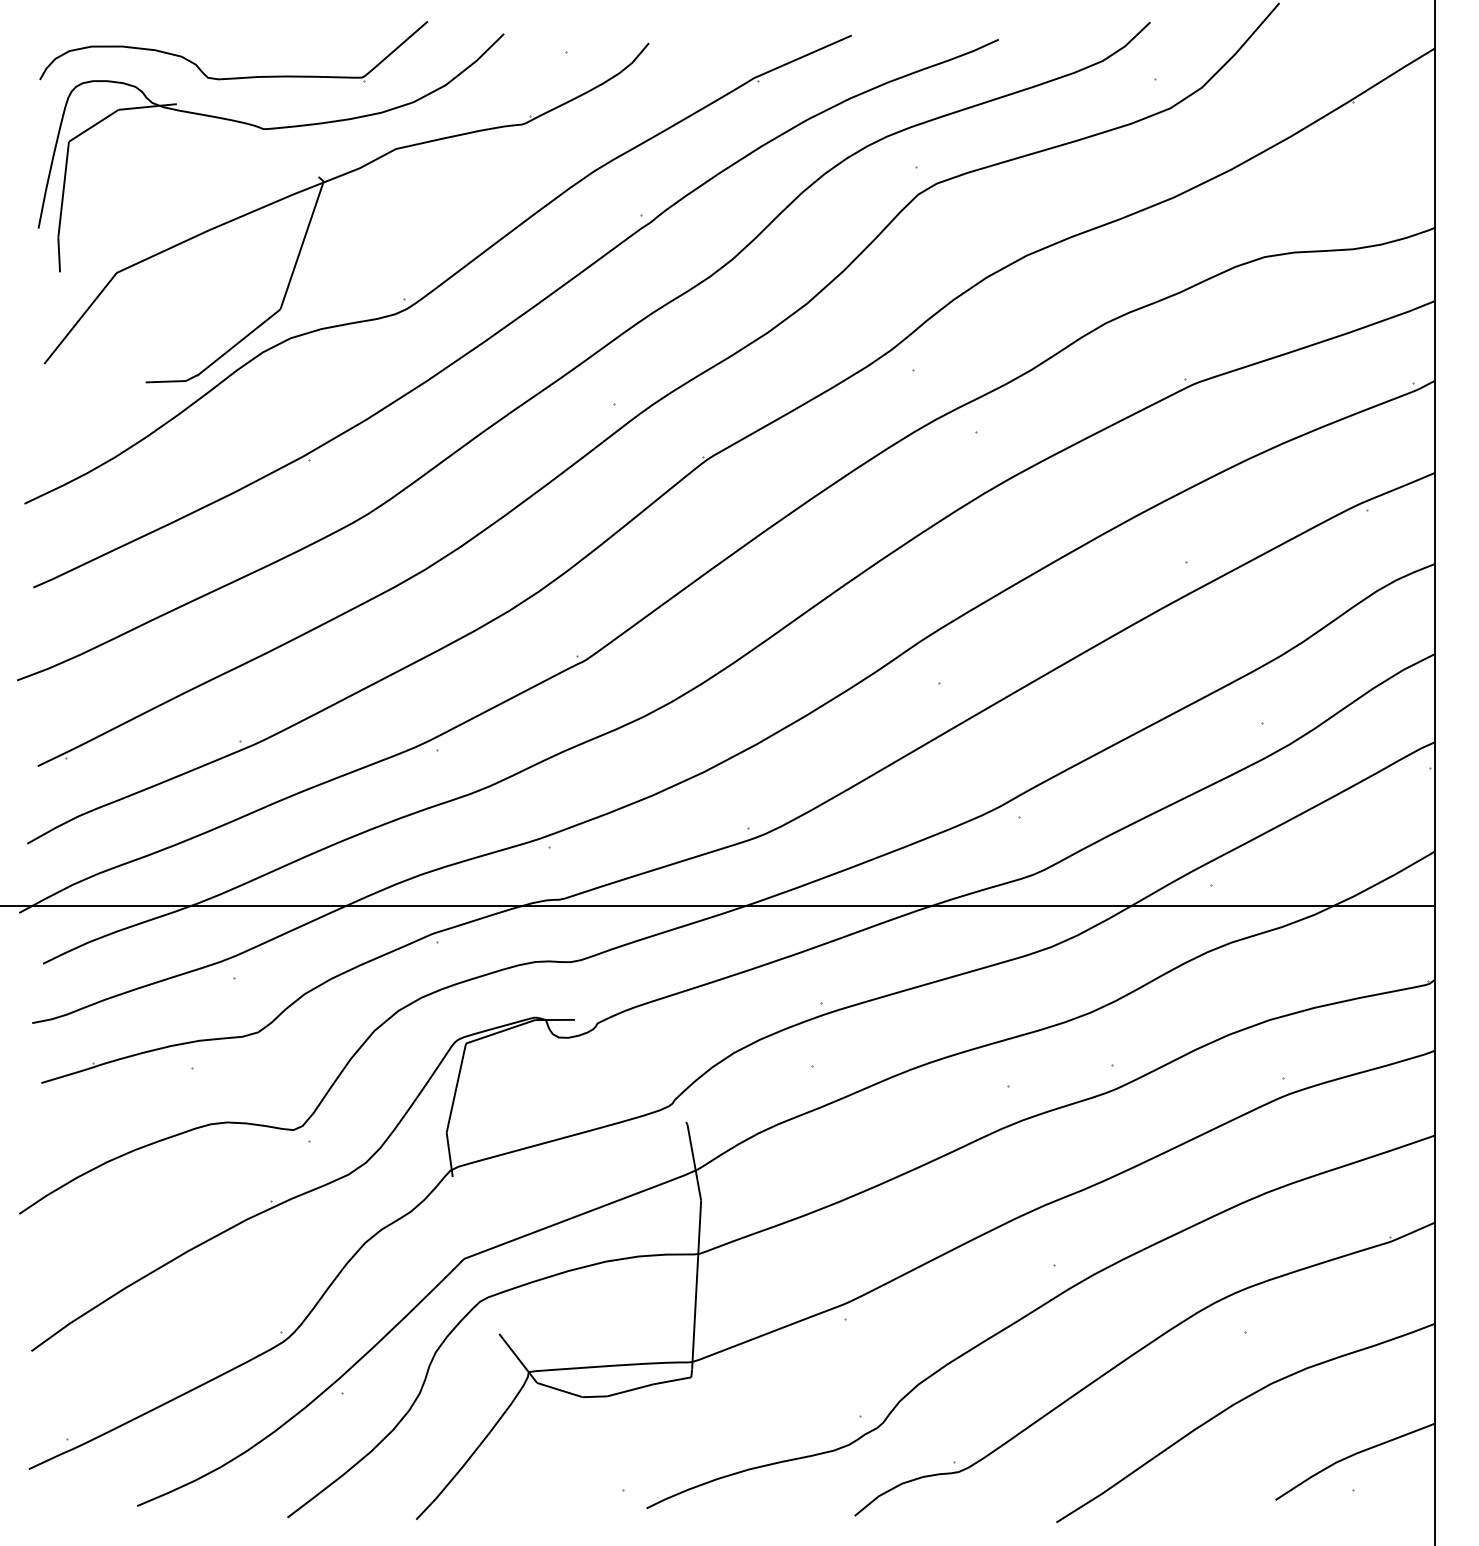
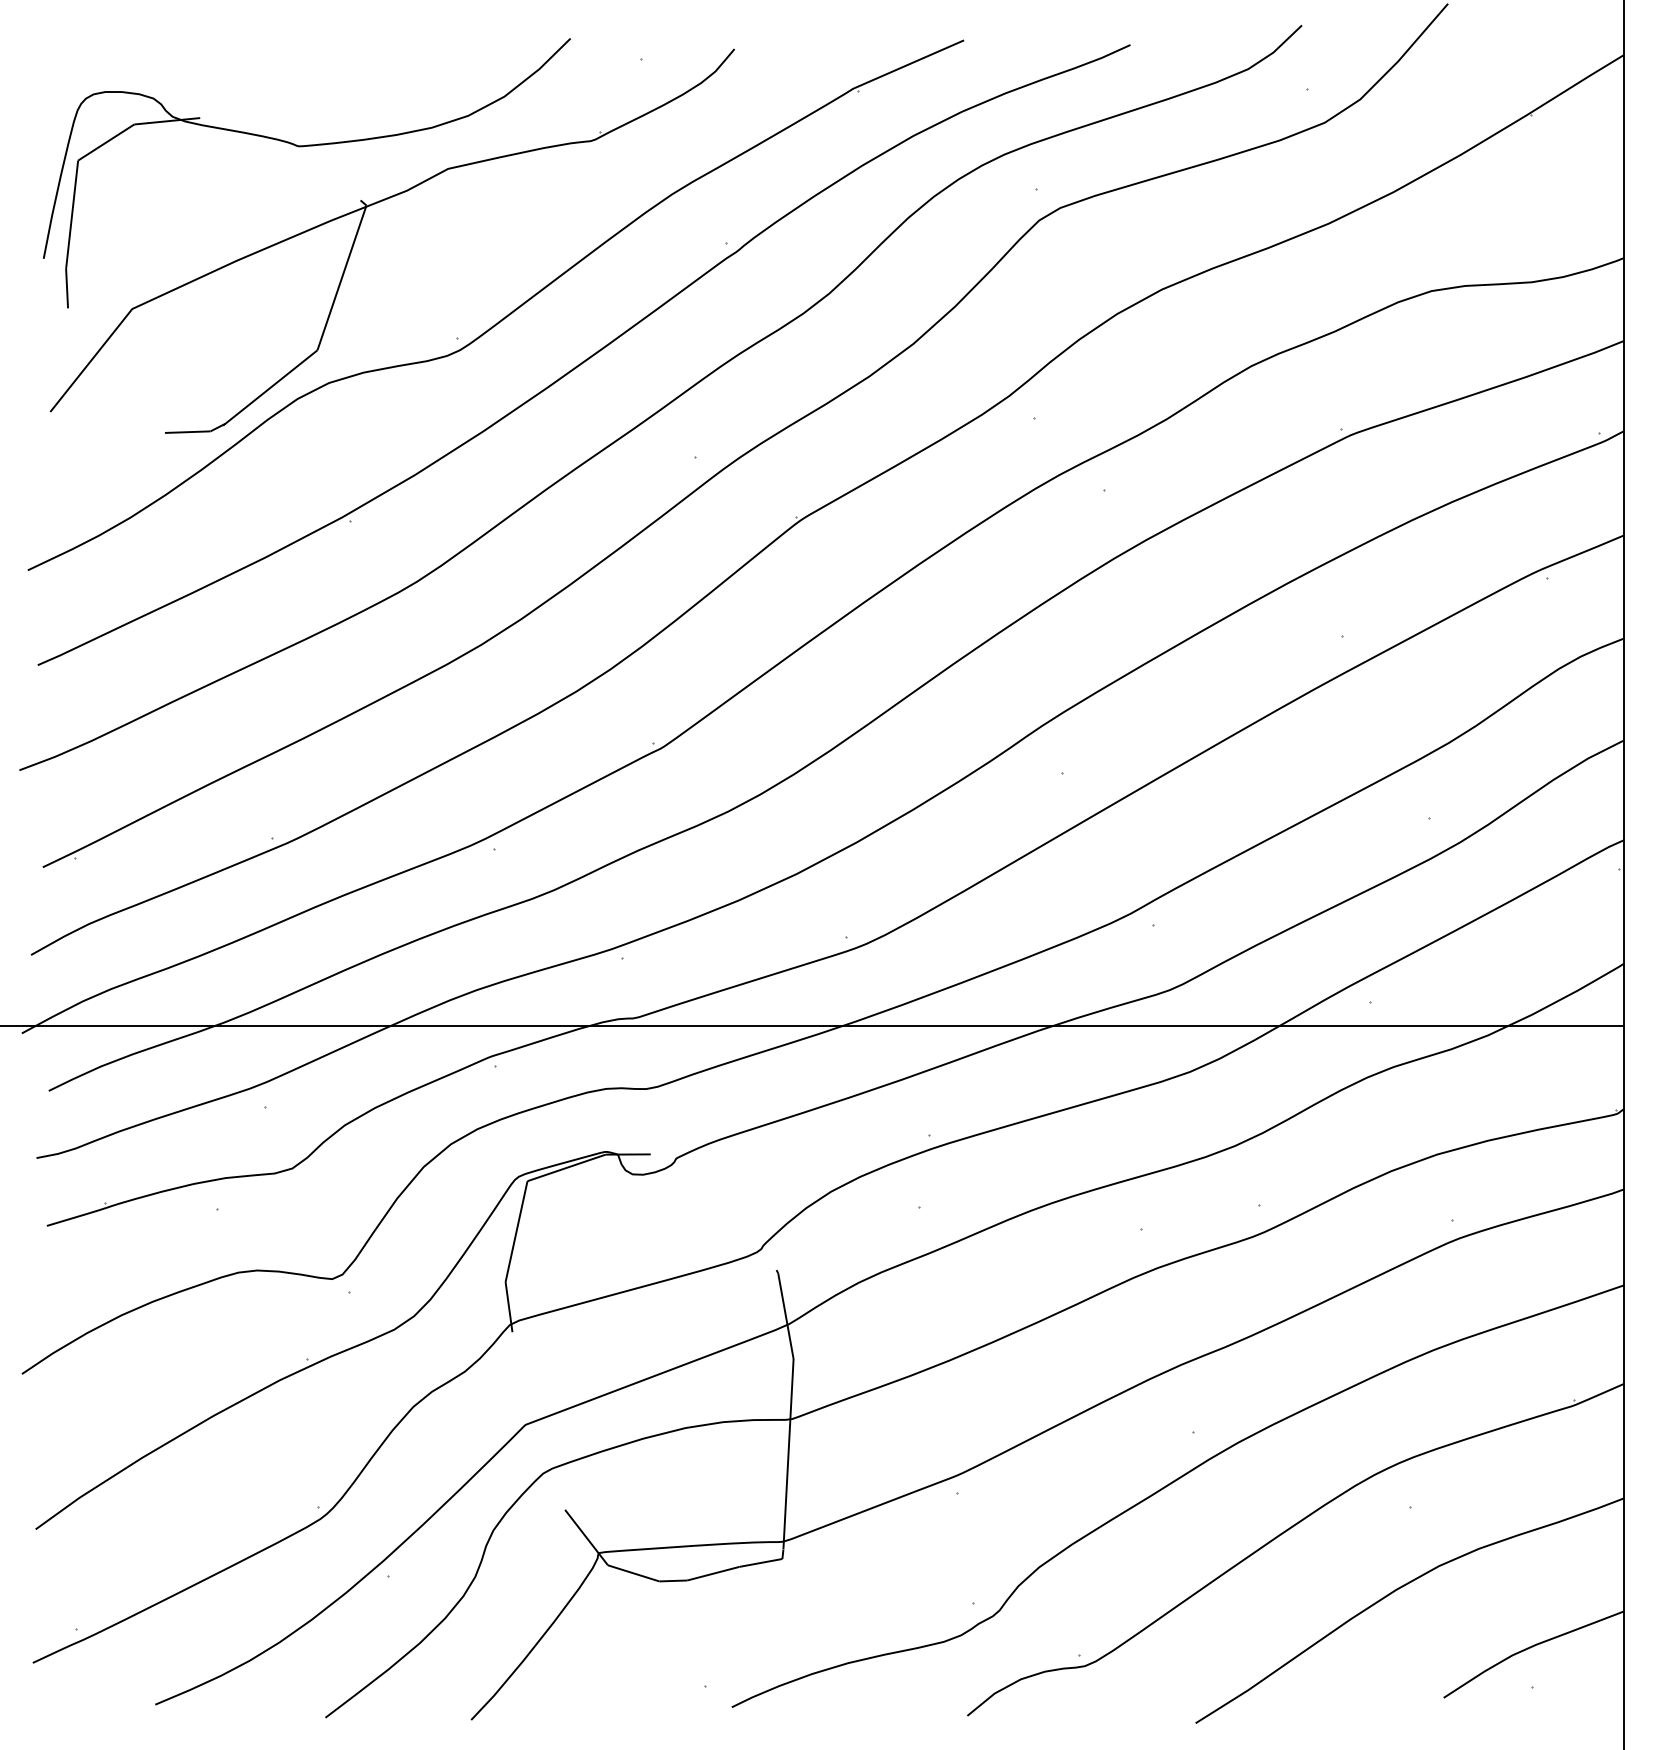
part: (237, 77) -> (268, 87), removed

